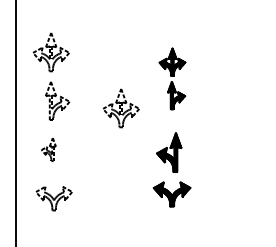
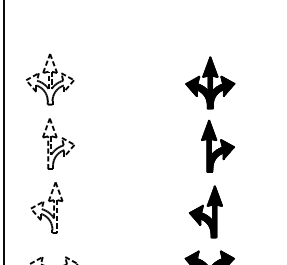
part: (172, 78) -> (210, 114), size x1.43
part: (121, 108) -> (142, 153), removed
part: (48, 149) -> (46, 207), size x1.67

